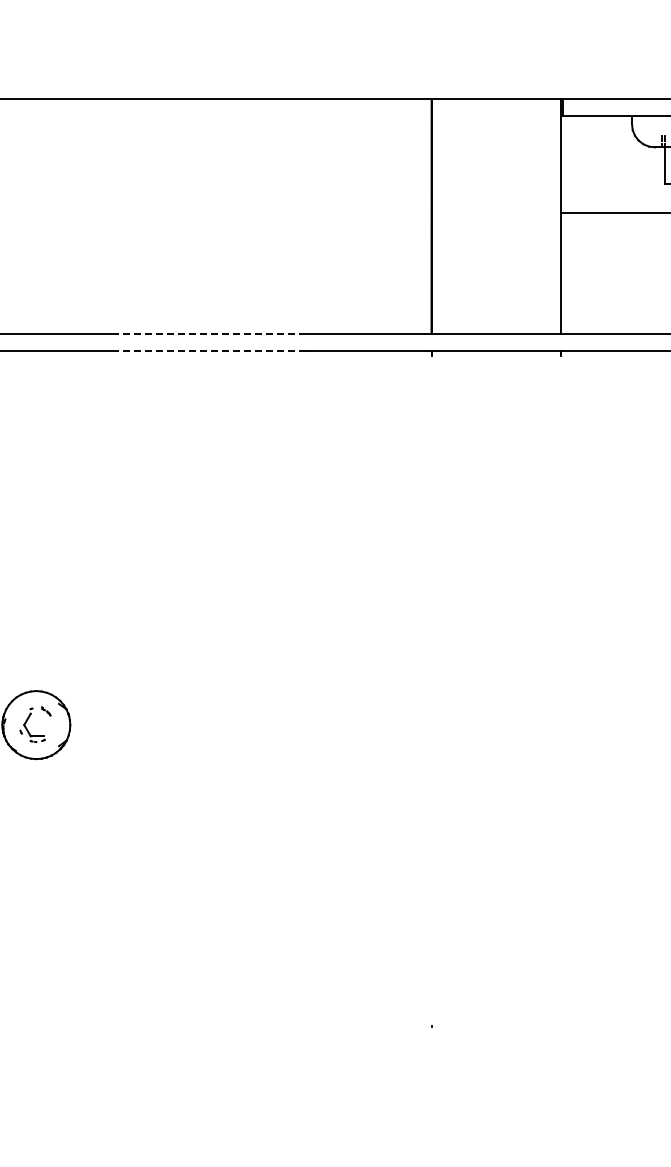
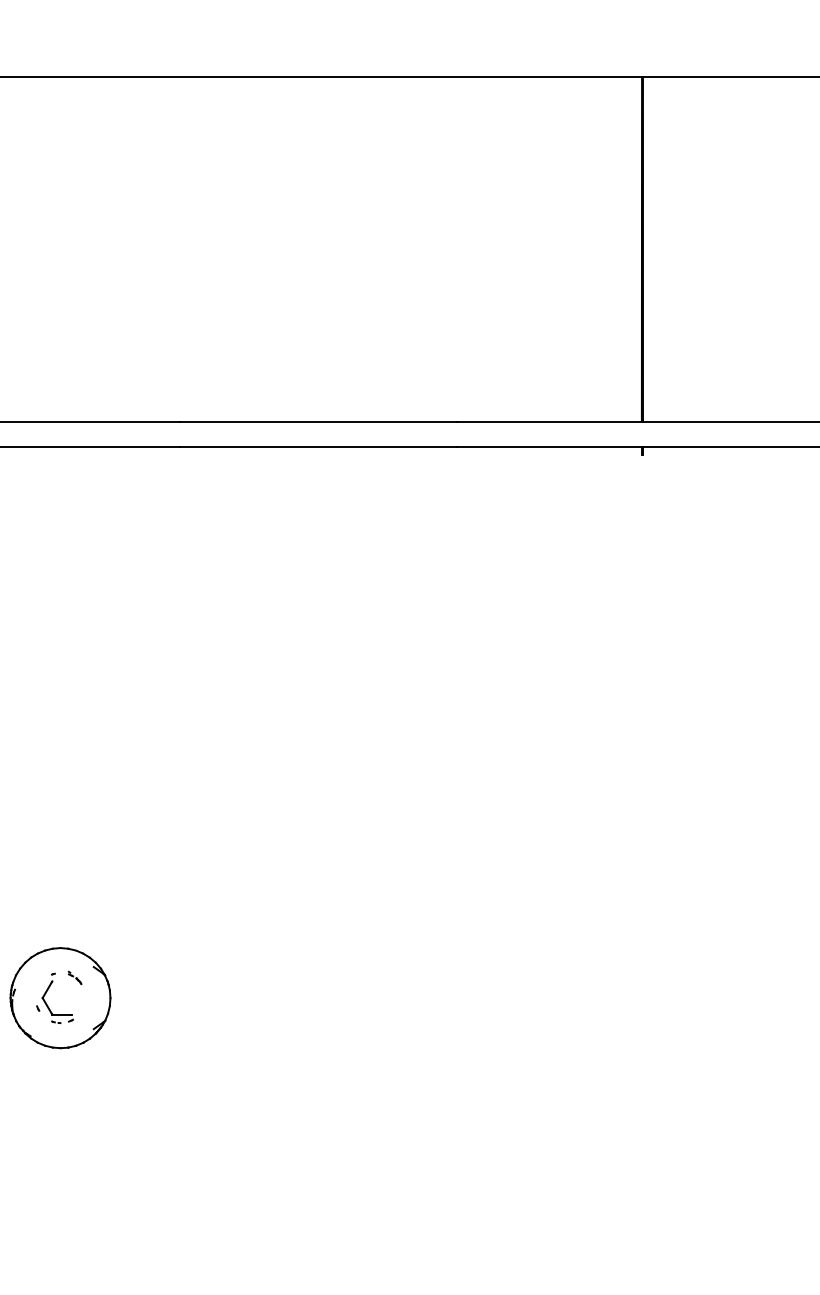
line: (211, 333) -> (318, 422), dashed -> solid
line: (211, 350) -> (318, 447), dashed -> solid

